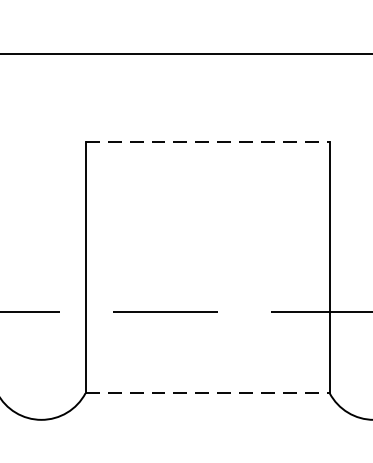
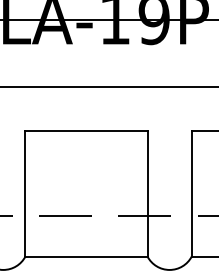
line: (207, 143) -> (86, 131), dashed -> solid
line: (207, 392) -> (86, 256), dashed -> solid

